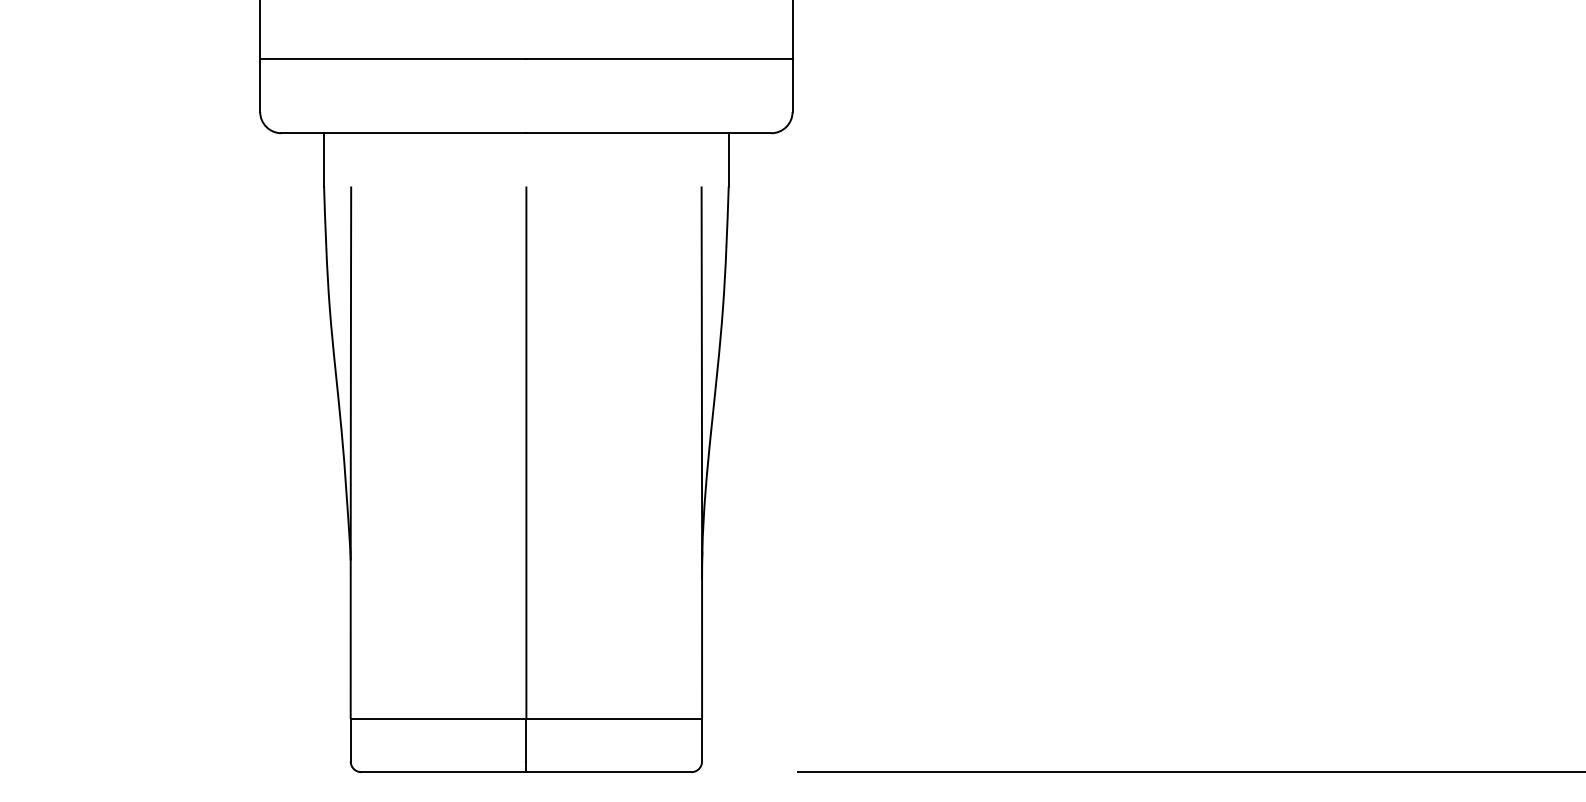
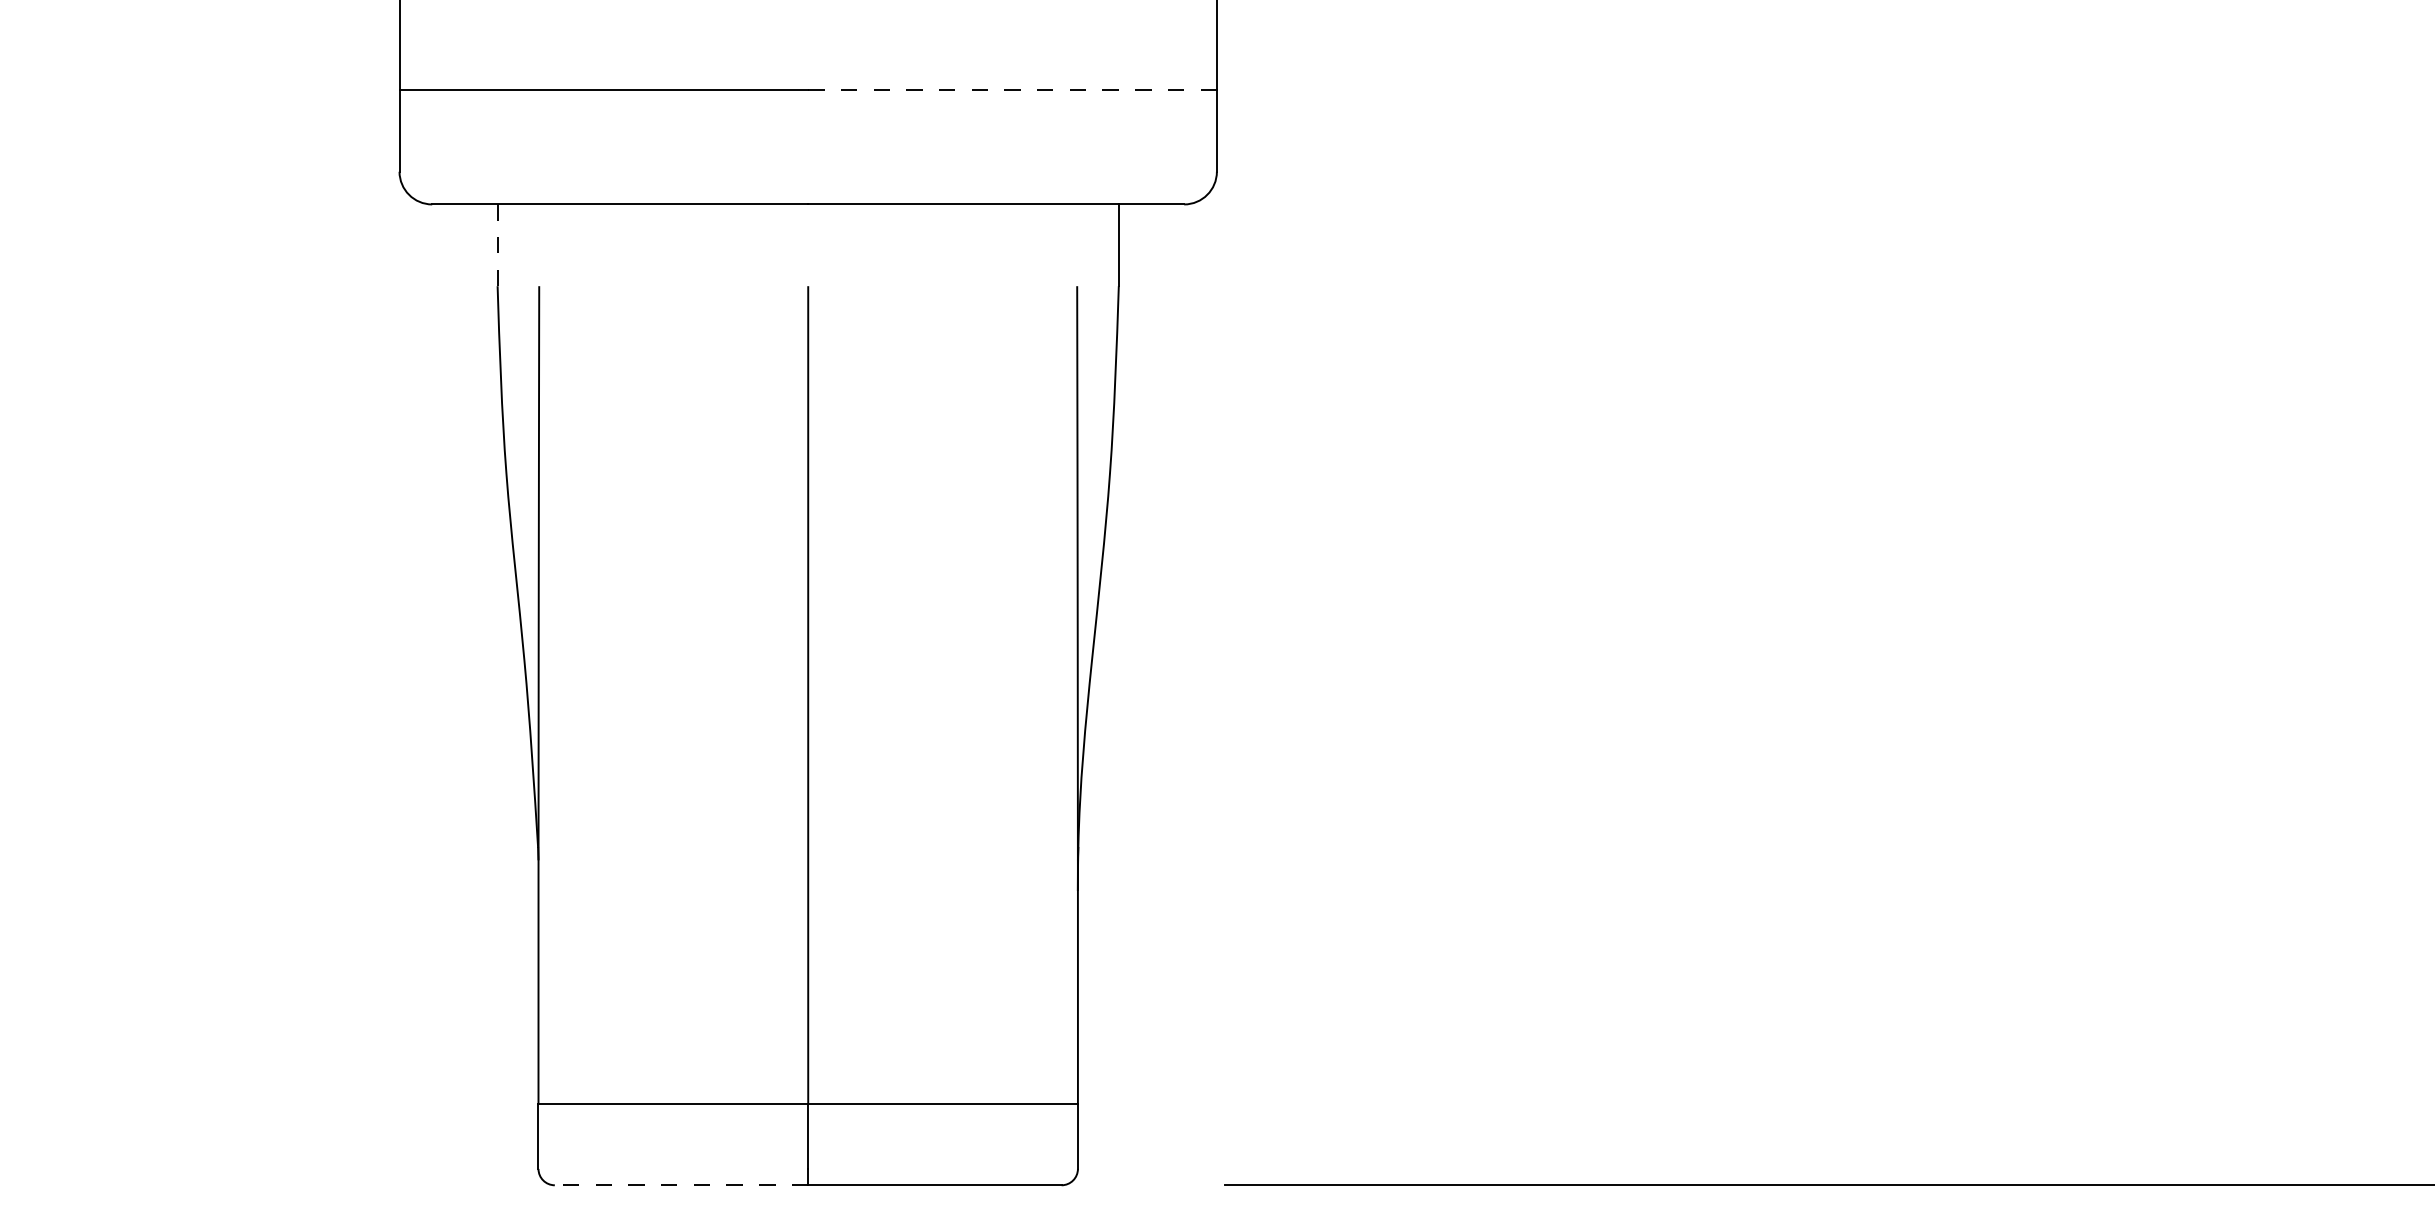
line: (660, 58) -> (1014, 89), solid -> dashed
line: (324, 159) -> (498, 244), solid -> dashed
line: (443, 772) -> (680, 1185), solid -> dashed

